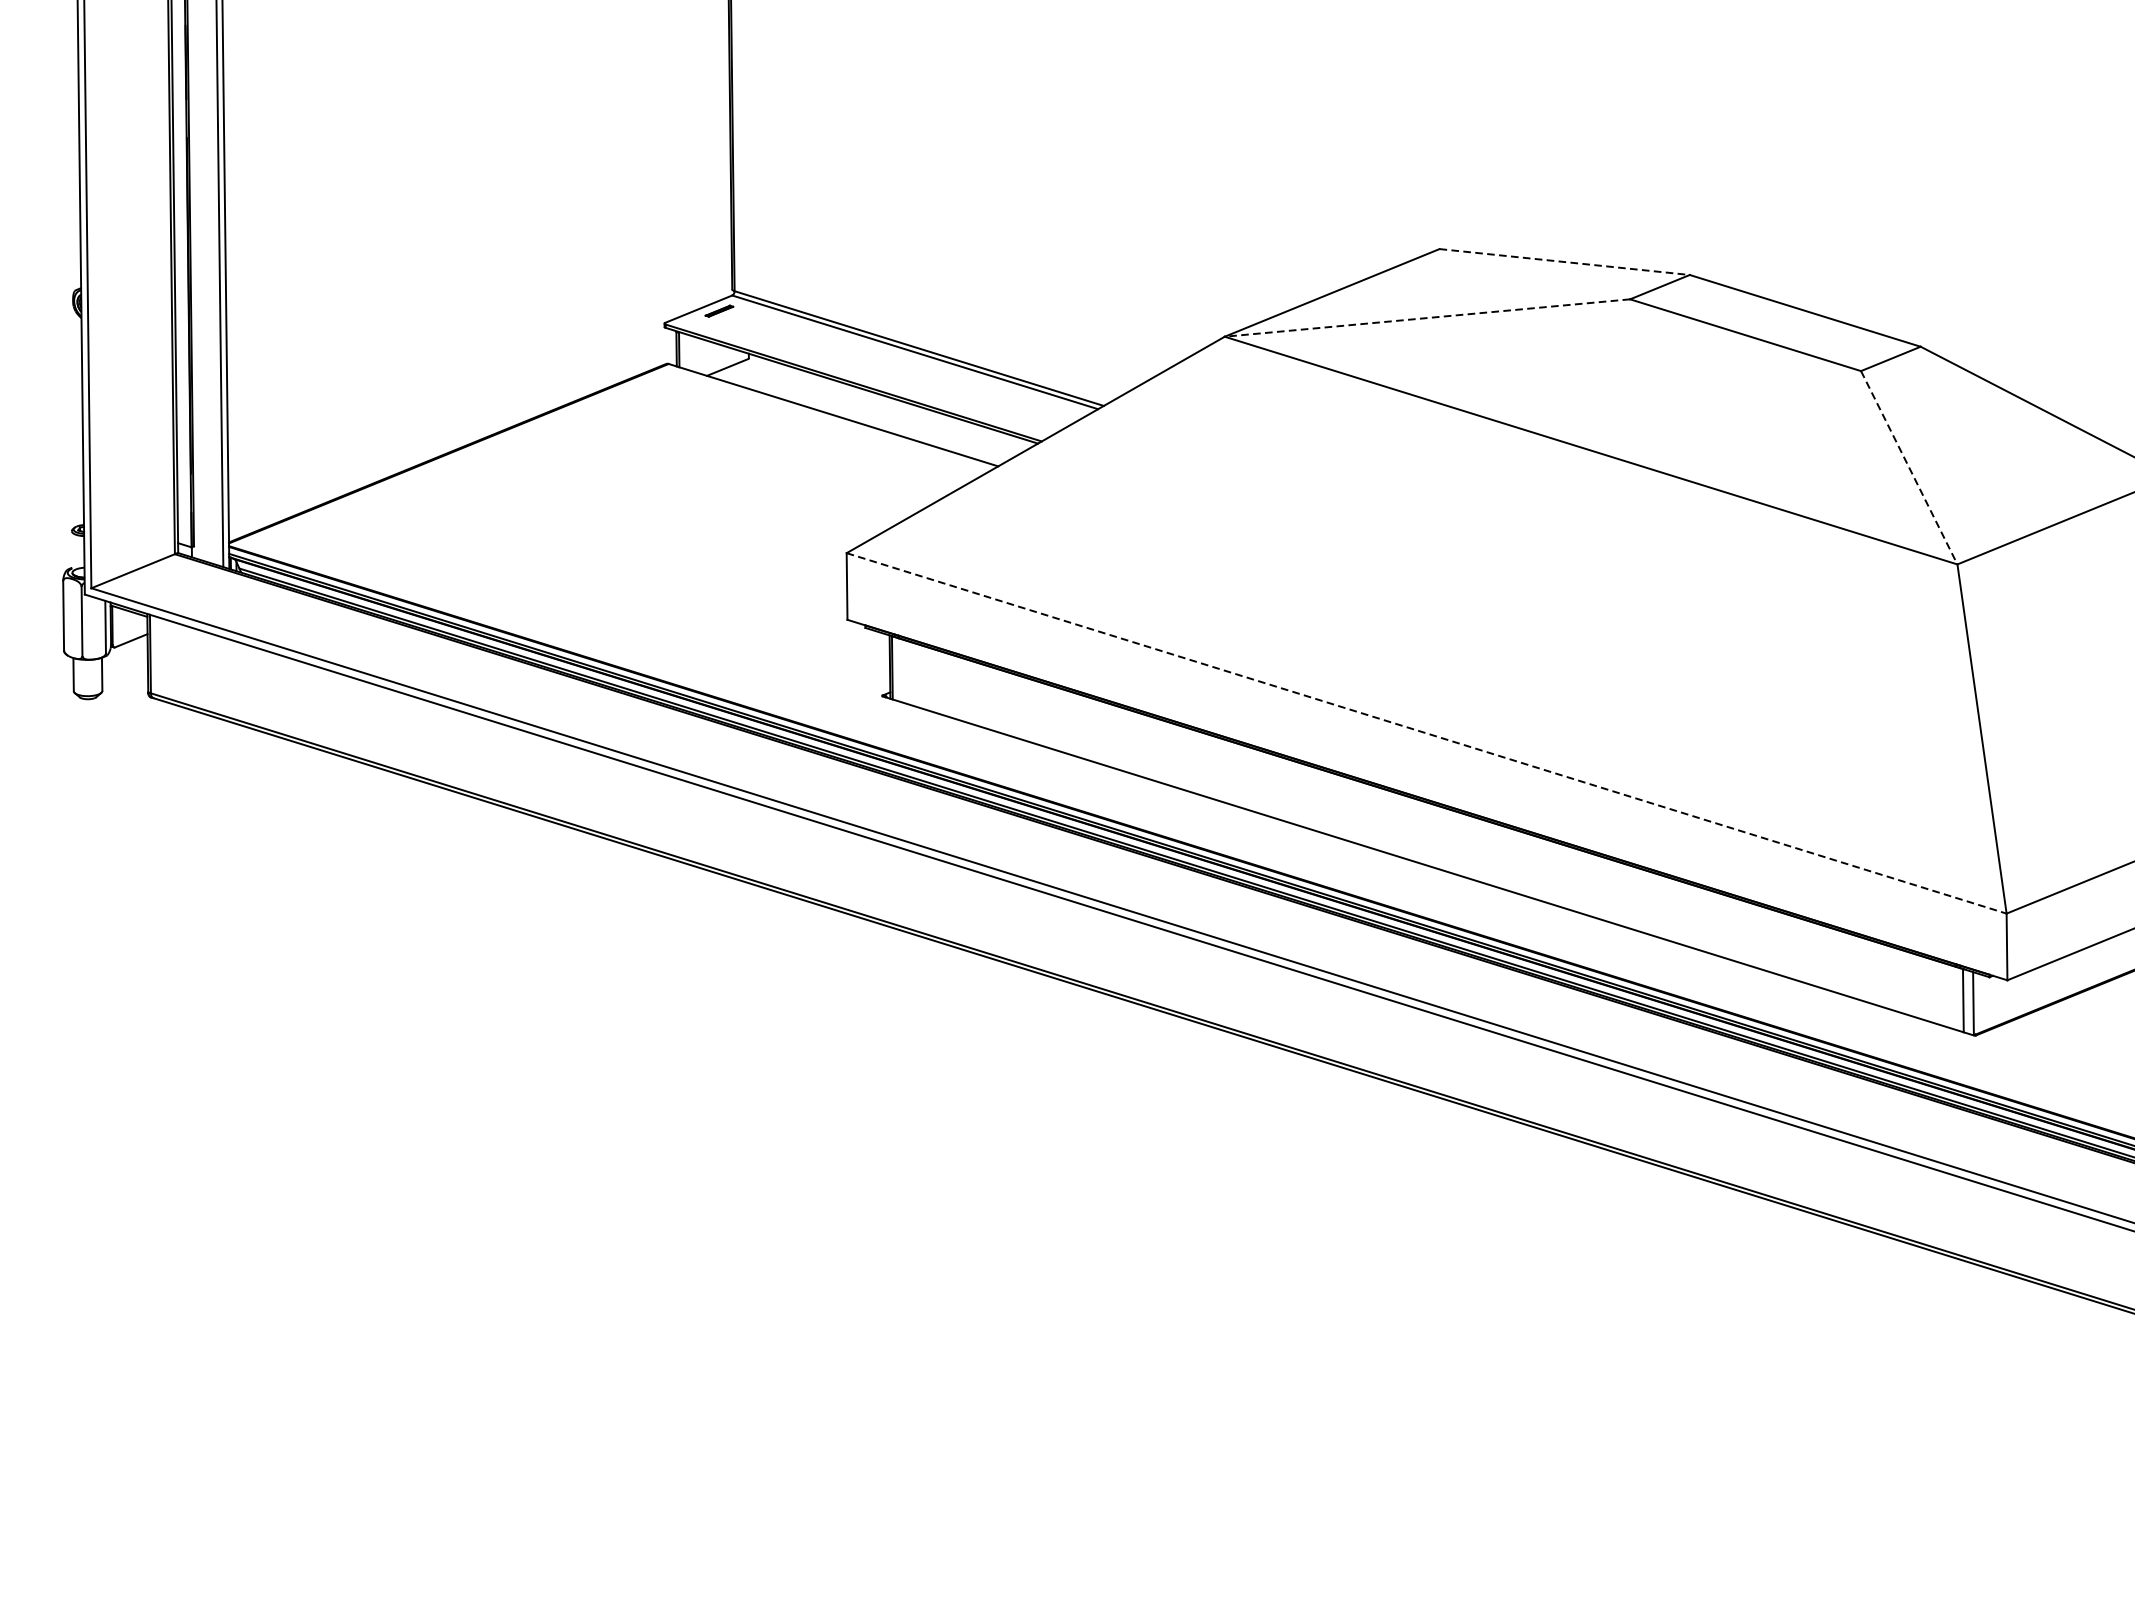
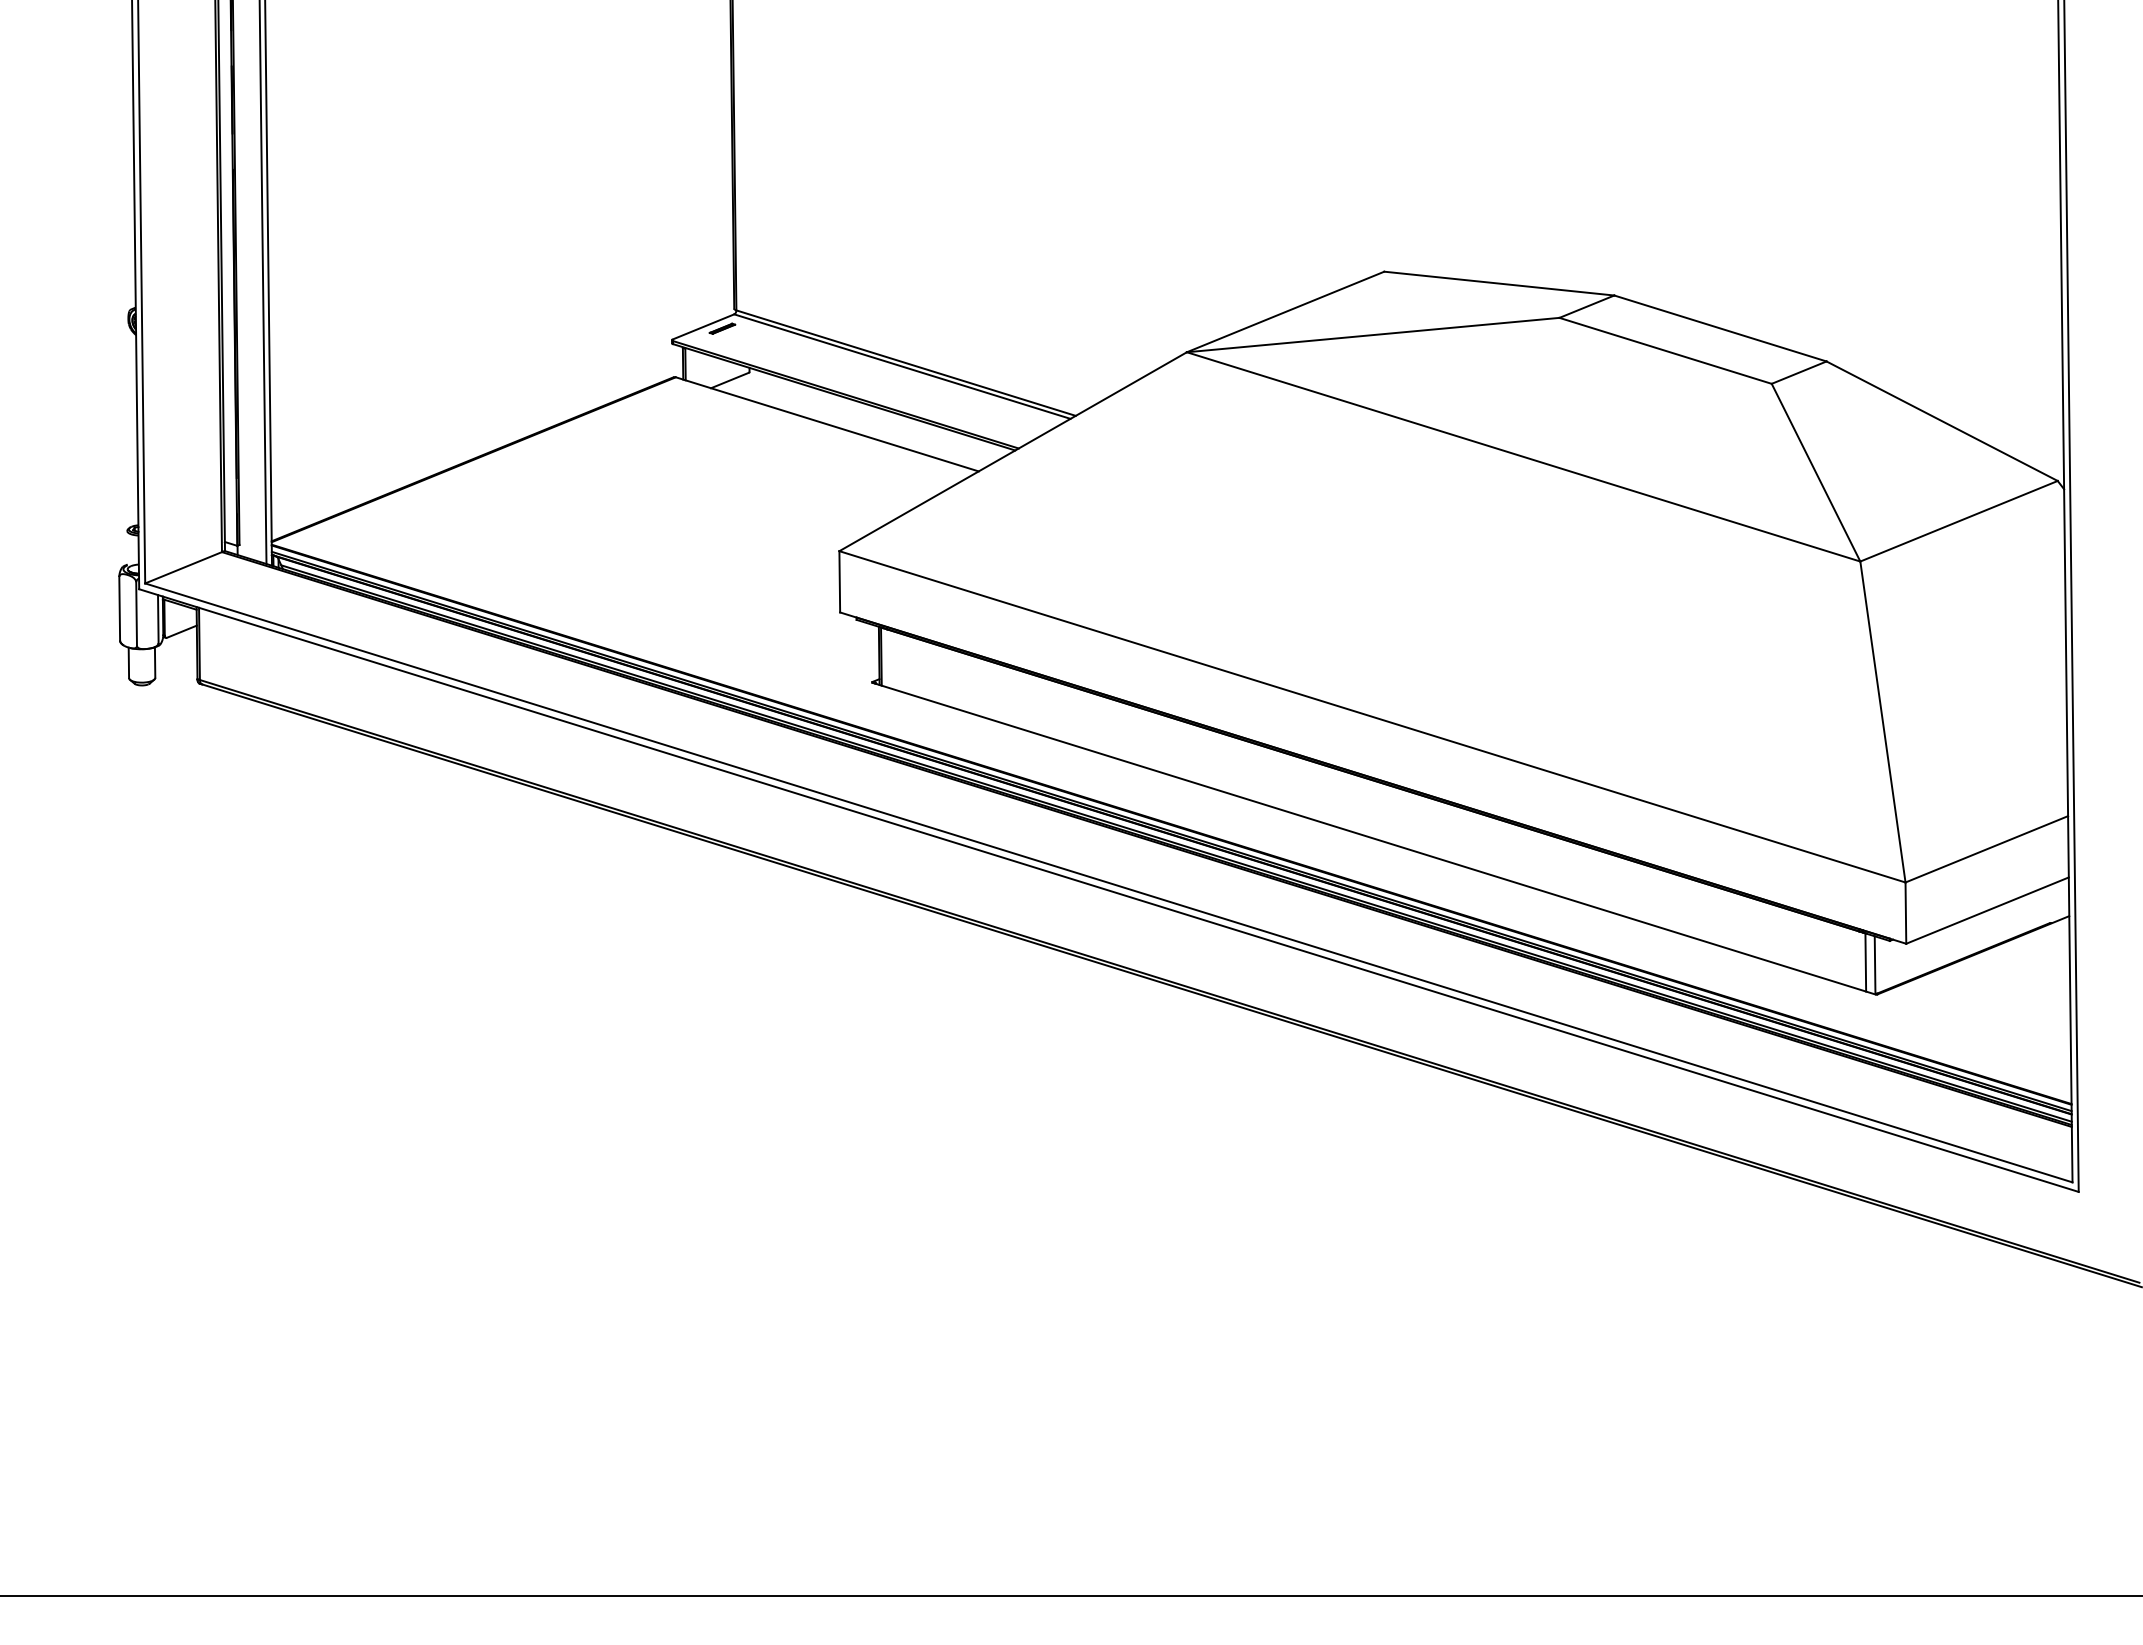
line: (1564, 261) -> (1499, 283), dashed -> solid
line: (1426, 318) -> (1372, 335), dashed -> solid
line: (1909, 468) -> (1816, 473), dashed -> solid
line: (1426, 733) -> (1372, 716), dashed -> solid

